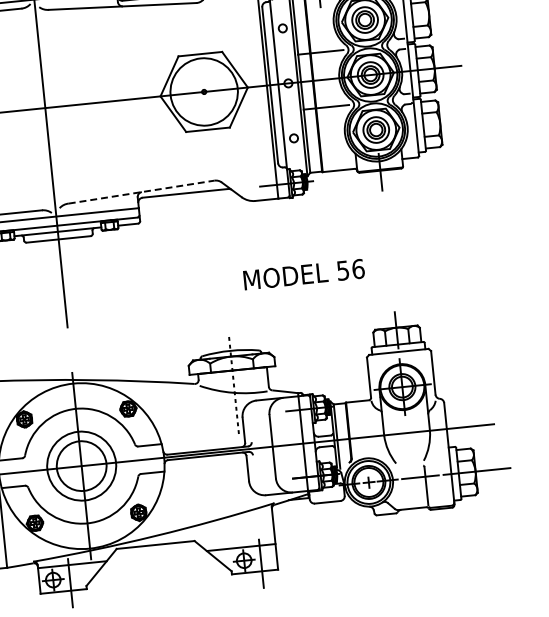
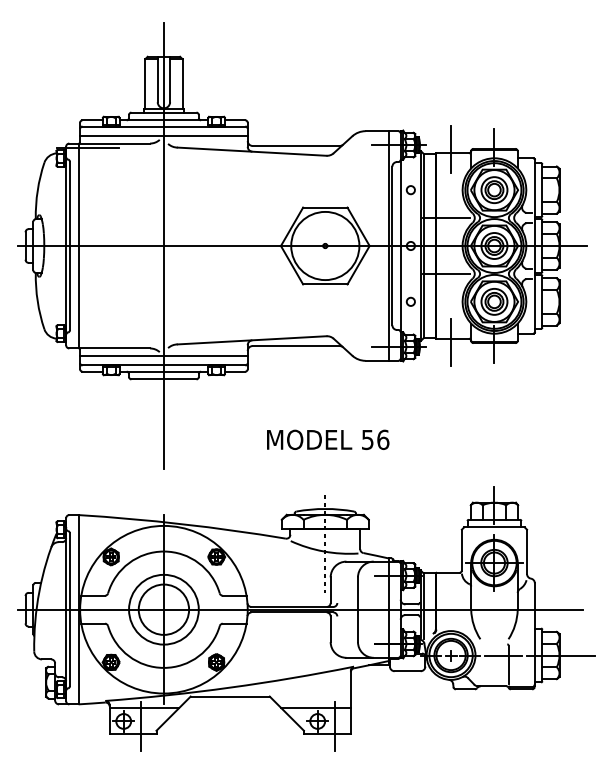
line: (338, 174) -> (451, 342), added
line: (141, 192) -> (252, 340), dashed -> solid
text: (304, 274) -> (328, 439), moved

